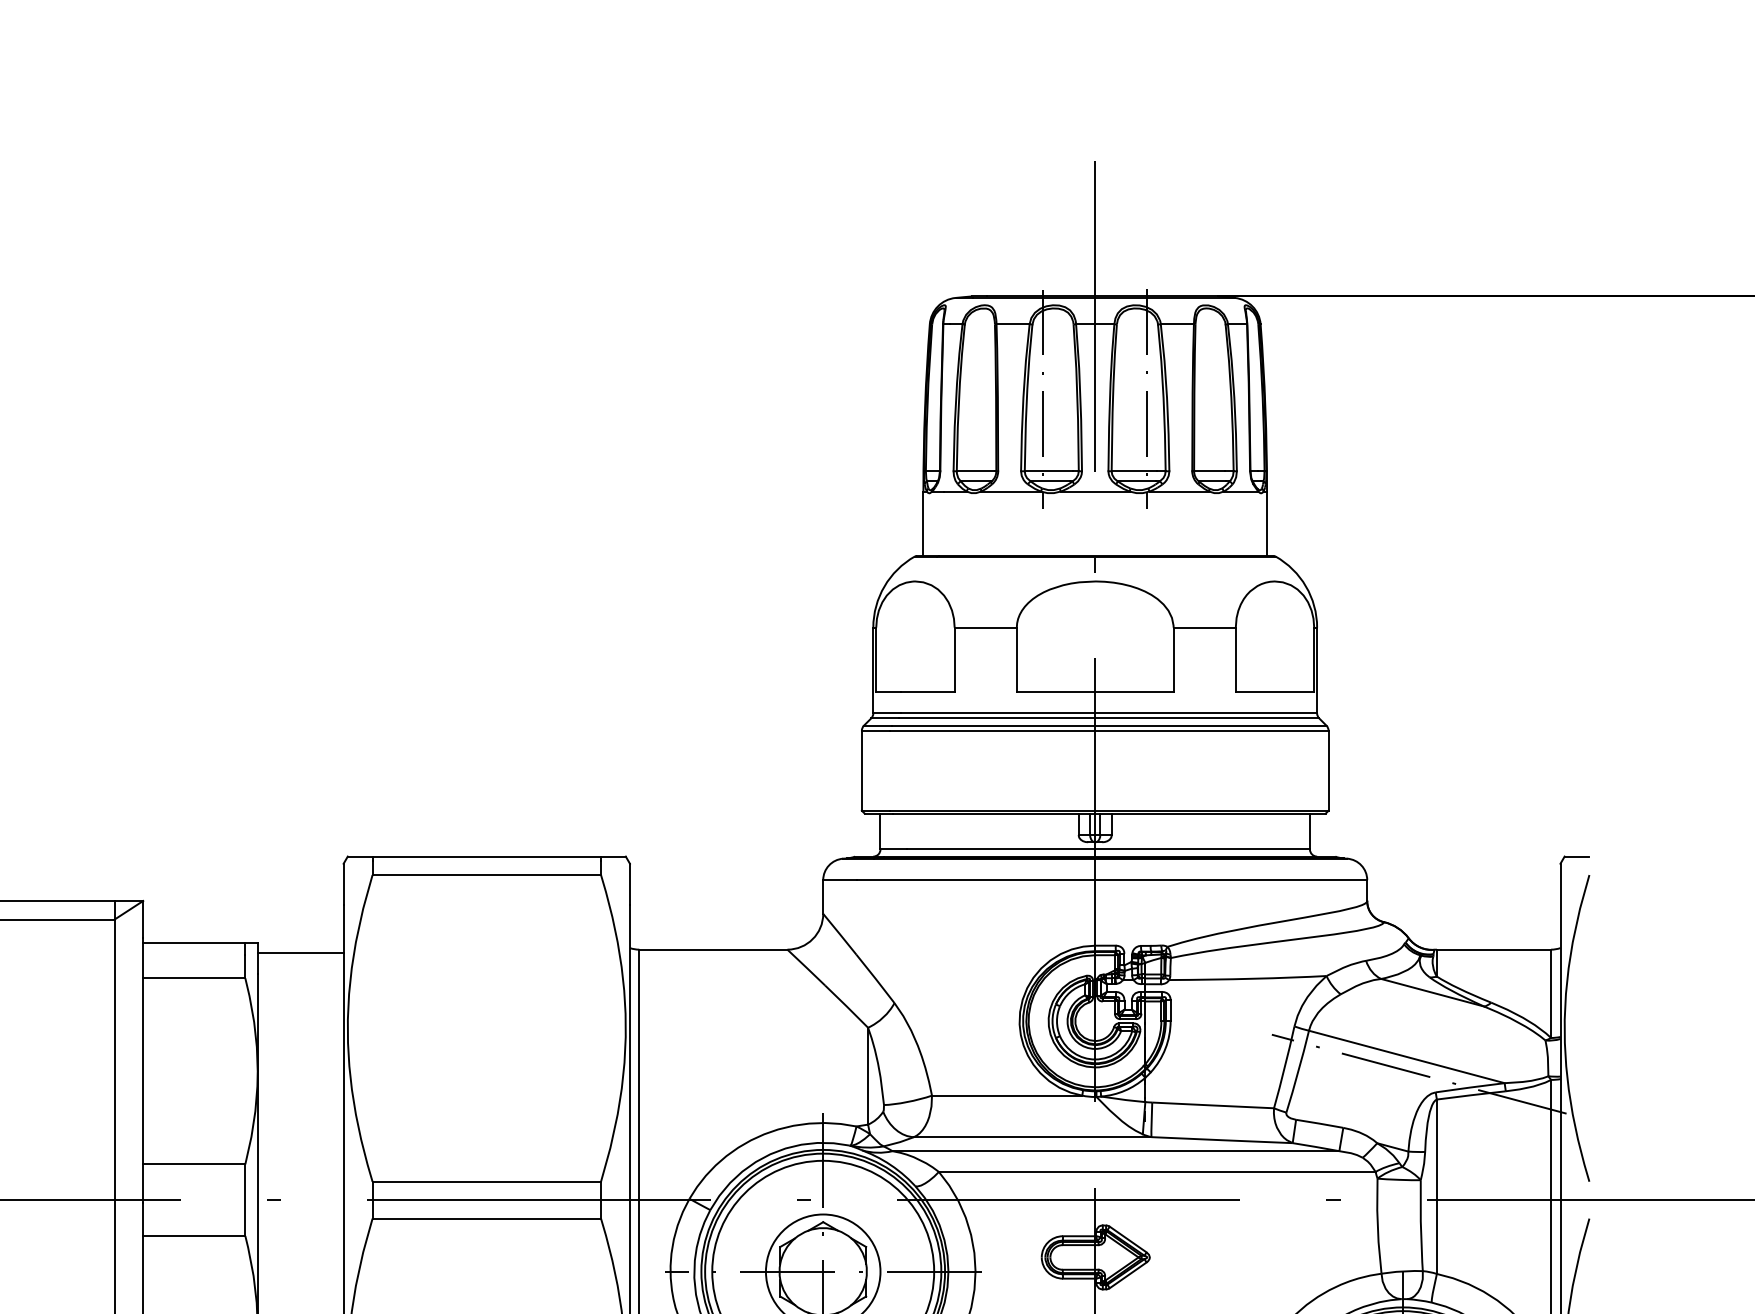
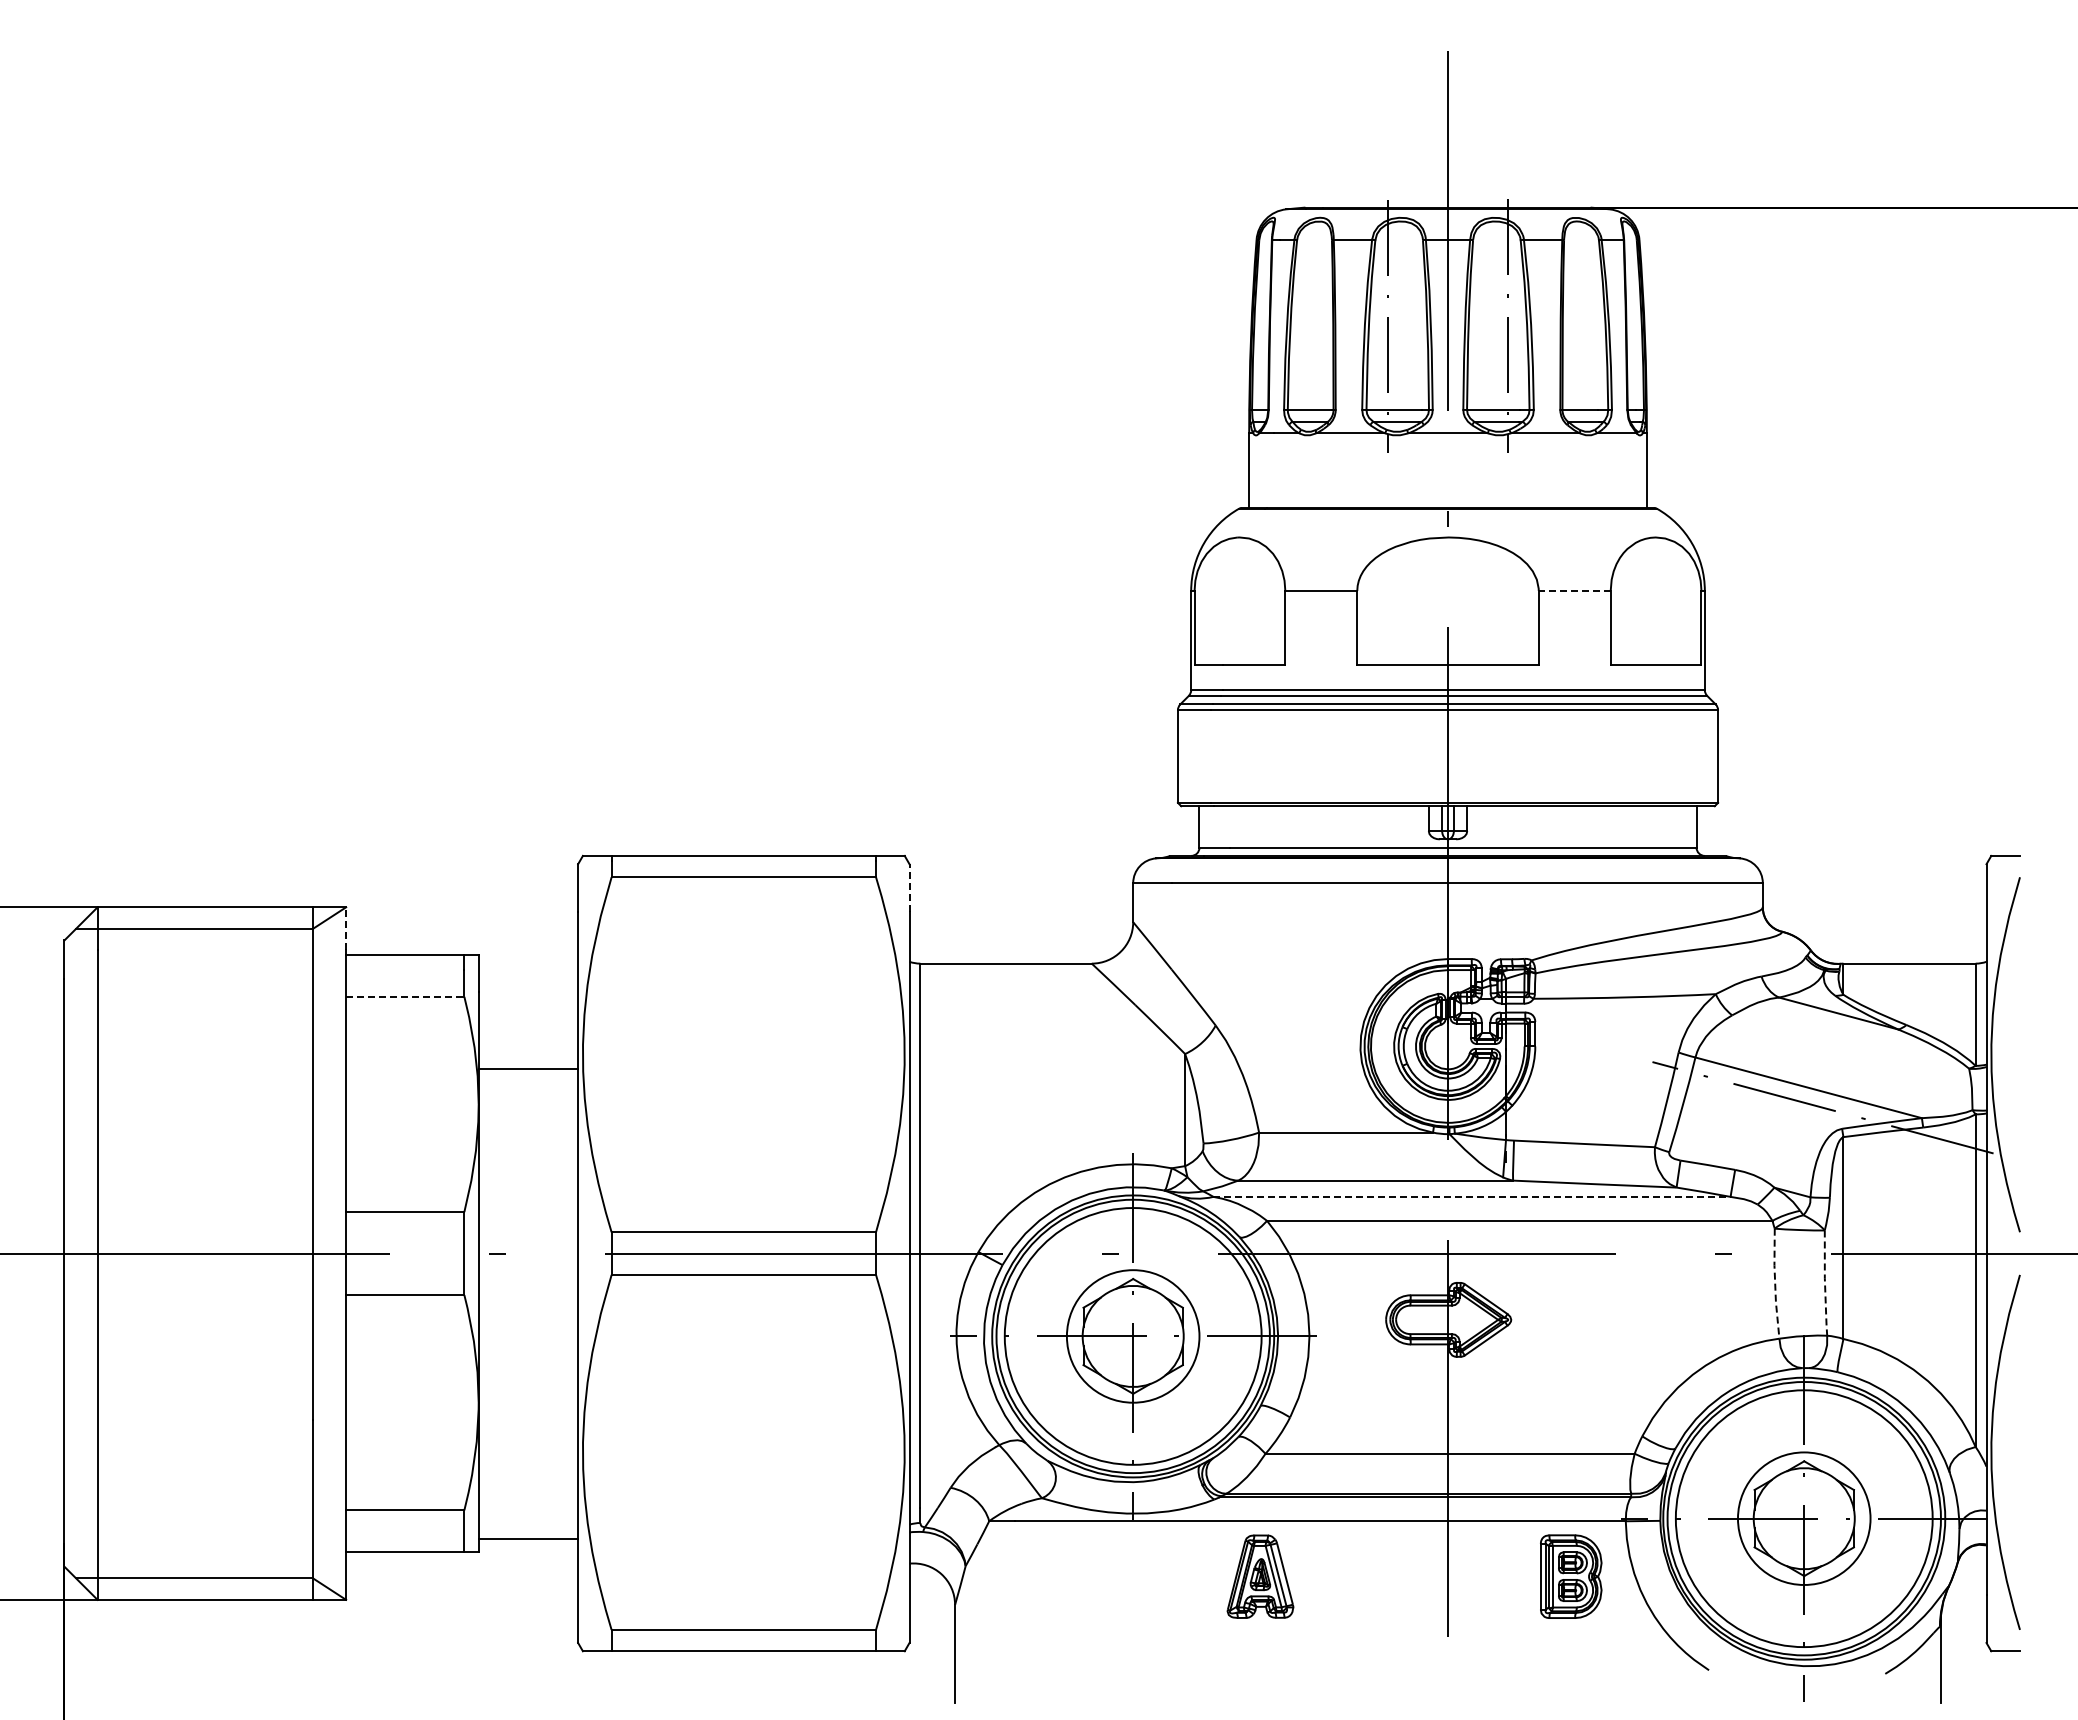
line: (1204, 627) -> (1574, 590), solid -> dashed
line: (629, 884) -> (909, 888), solid -> dashed
line: (143, 919) -> (346, 928), solid -> dashed
line: (300, 952) -> (528, 1068), moved
line: (194, 978) -> (405, 996), solid -> dashed
line: (1116, 1150) -> (1472, 1196), solid -> dashed
line: (1378, 1226) -> (1775, 1284), solid -> dashed
line: (1421, 1226) -> (1825, 1284), solid -> dashed

